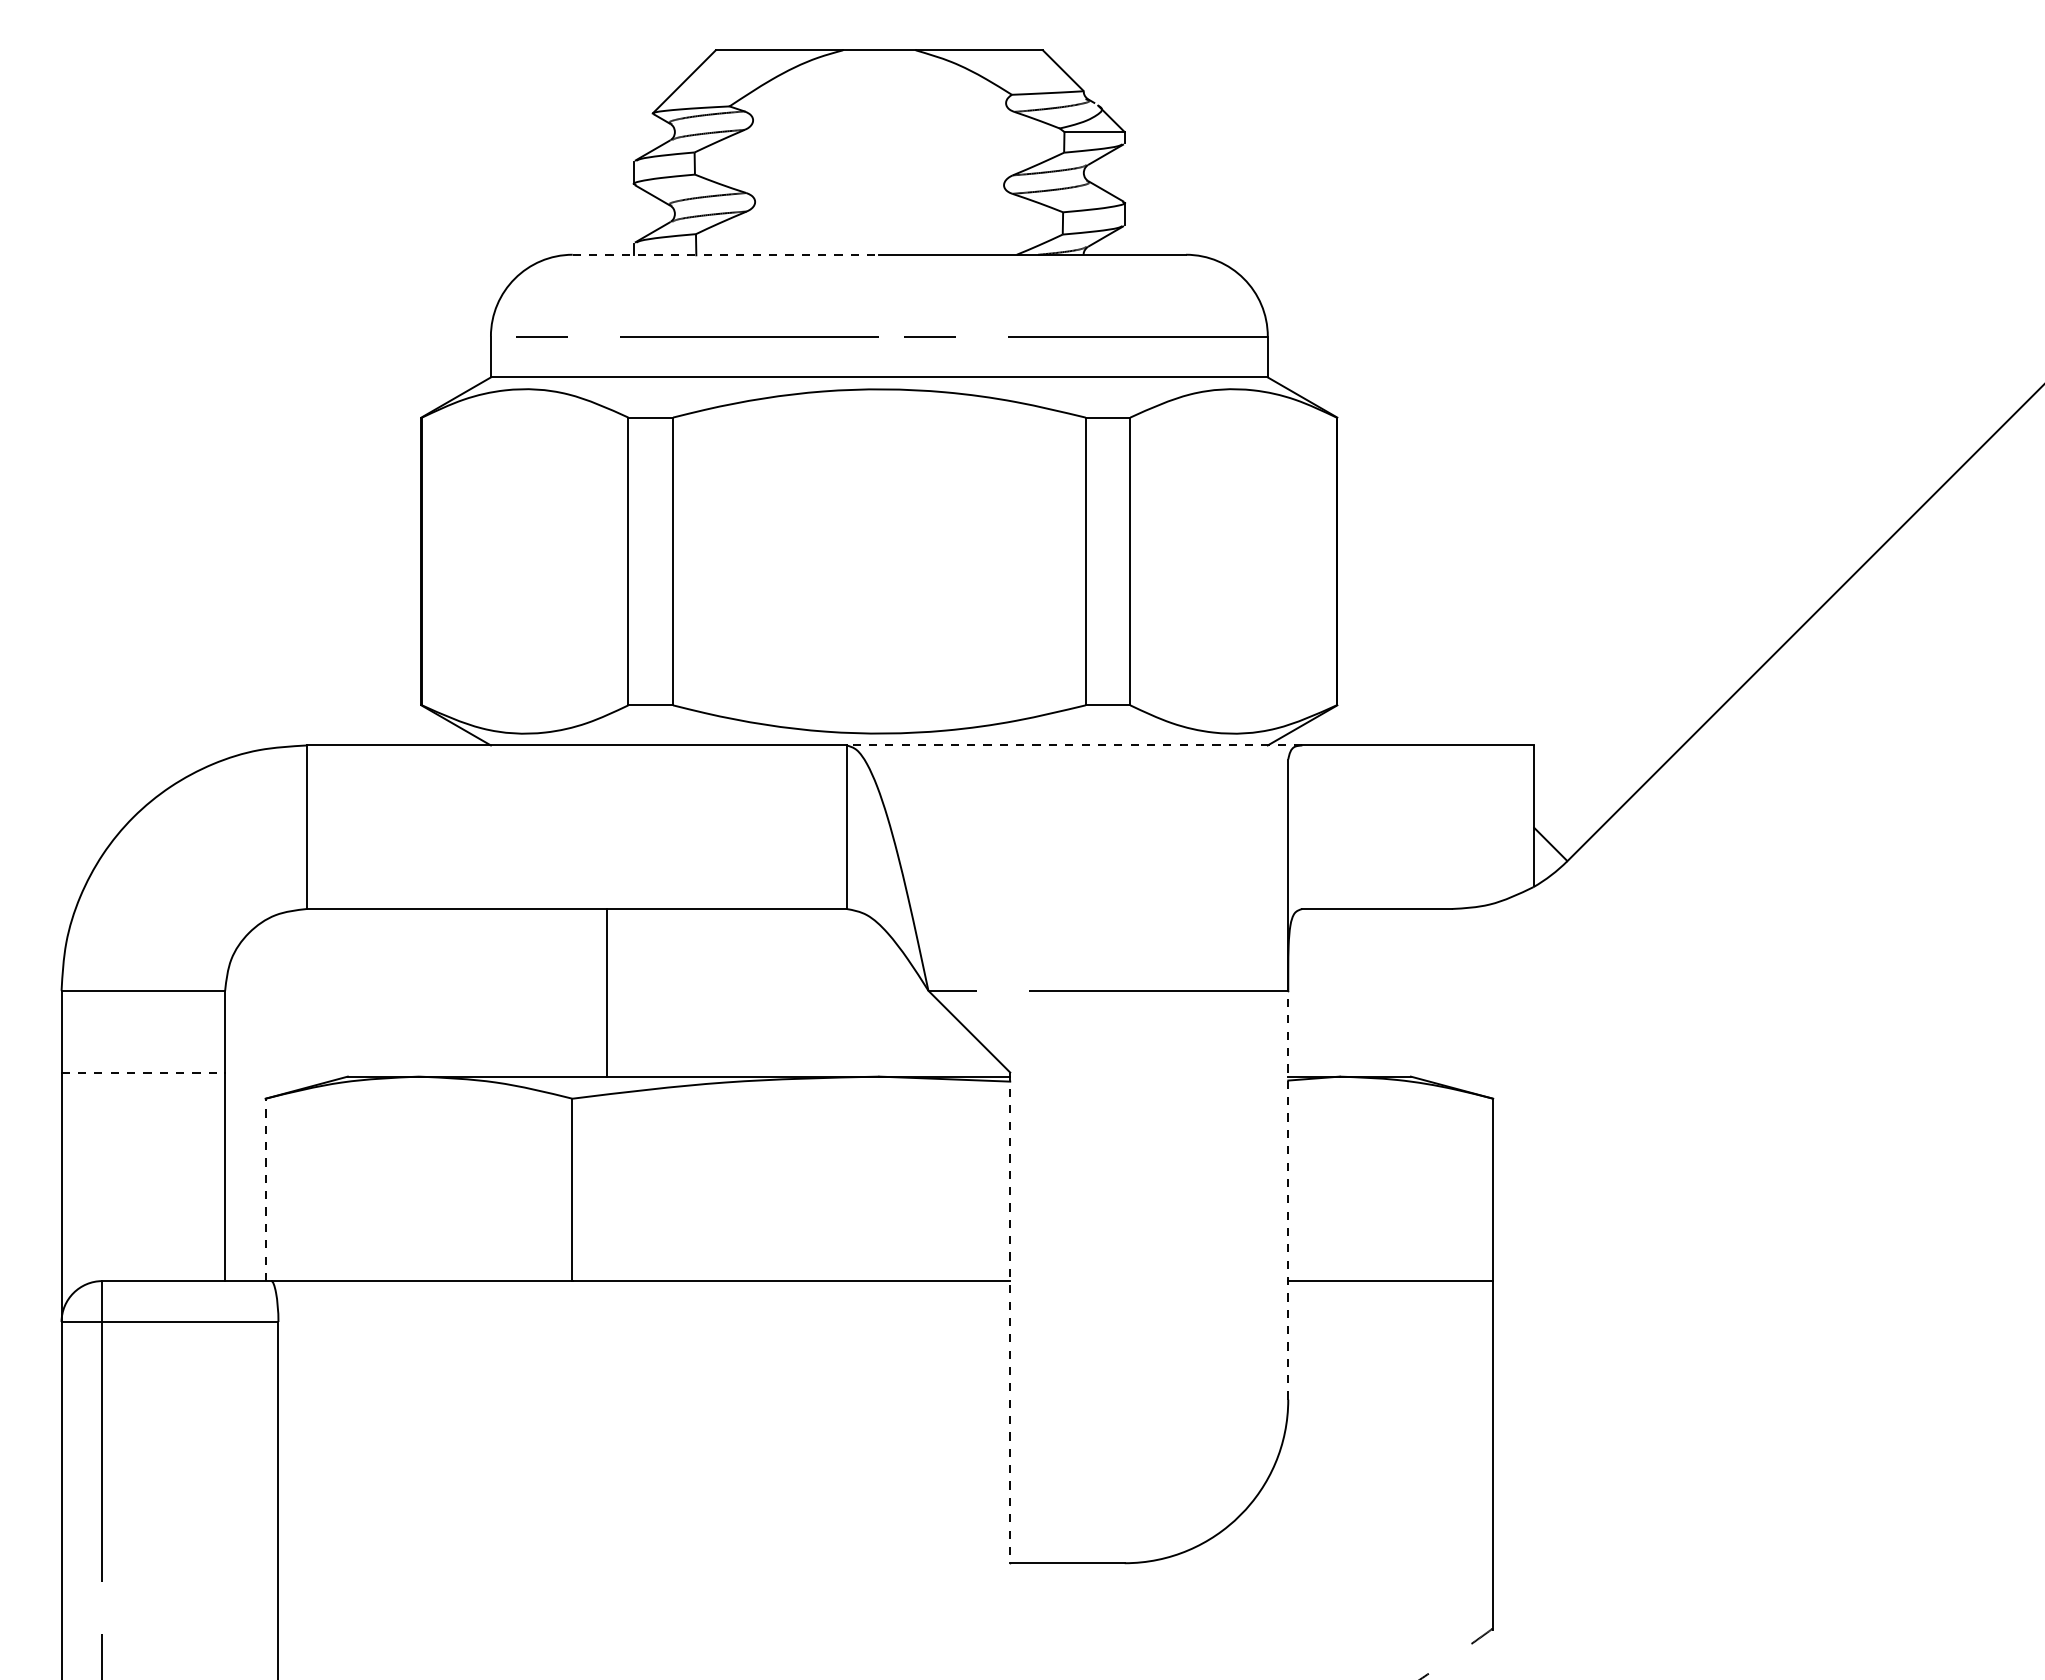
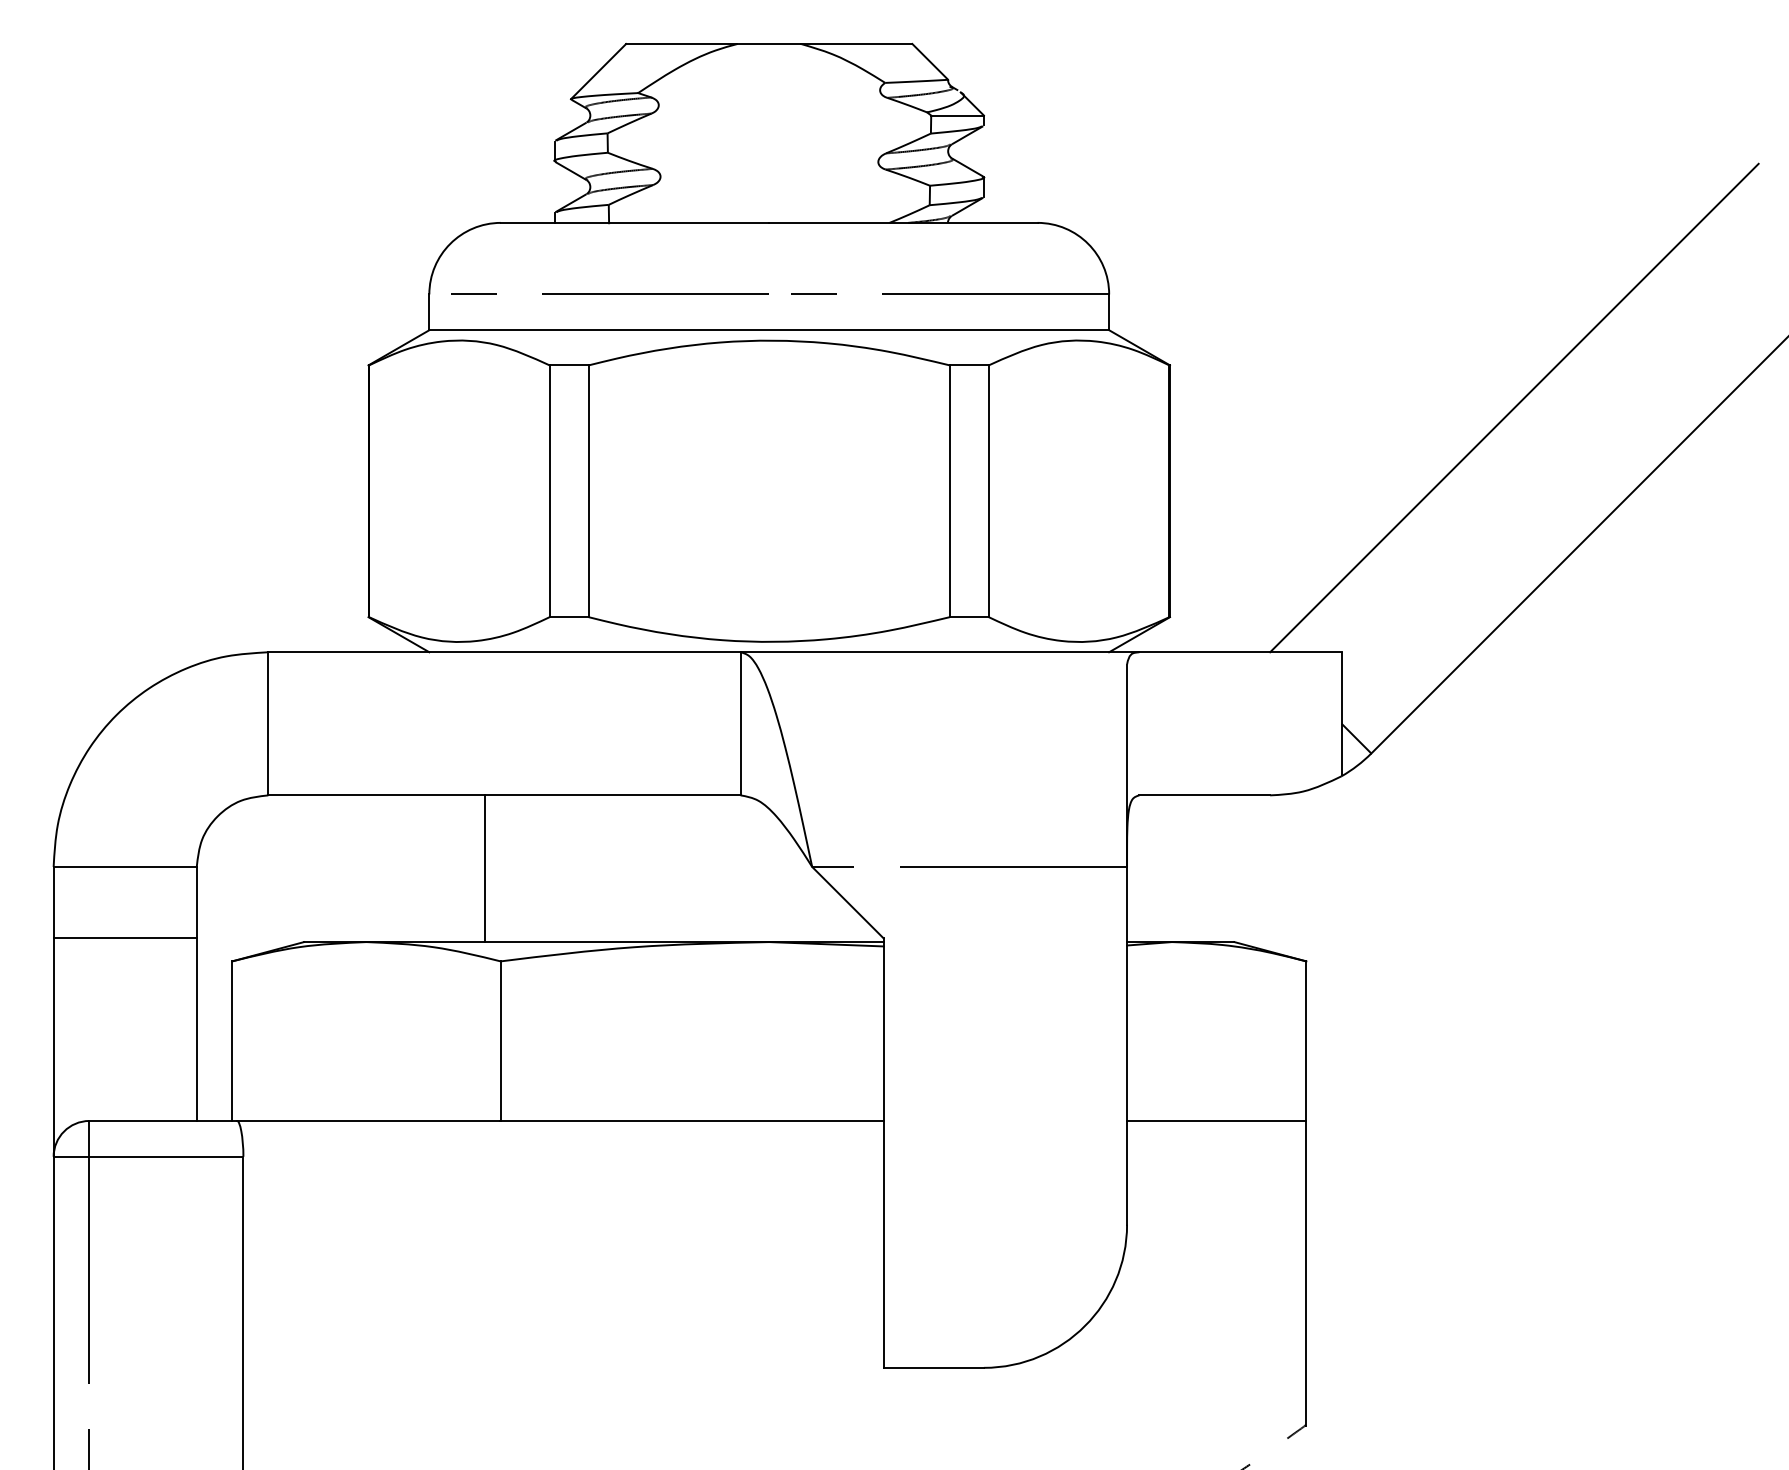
line: (726, 254) -> (635, 222), dashed -> solid
line: (1731, 465) -> (1514, 407), added
line: (1073, 745) -> (939, 652), dashed -> solid
line: (606, 992) -> (484, 868), moved
line: (143, 1072) -> (125, 938), dashed -> solid
line: (265, 1190) -> (232, 1041), dashed -> solid
line: (1288, 1194) -> (1127, 1045), dashed -> solid
line: (1009, 1318) -> (883, 1153), dashed -> solid

